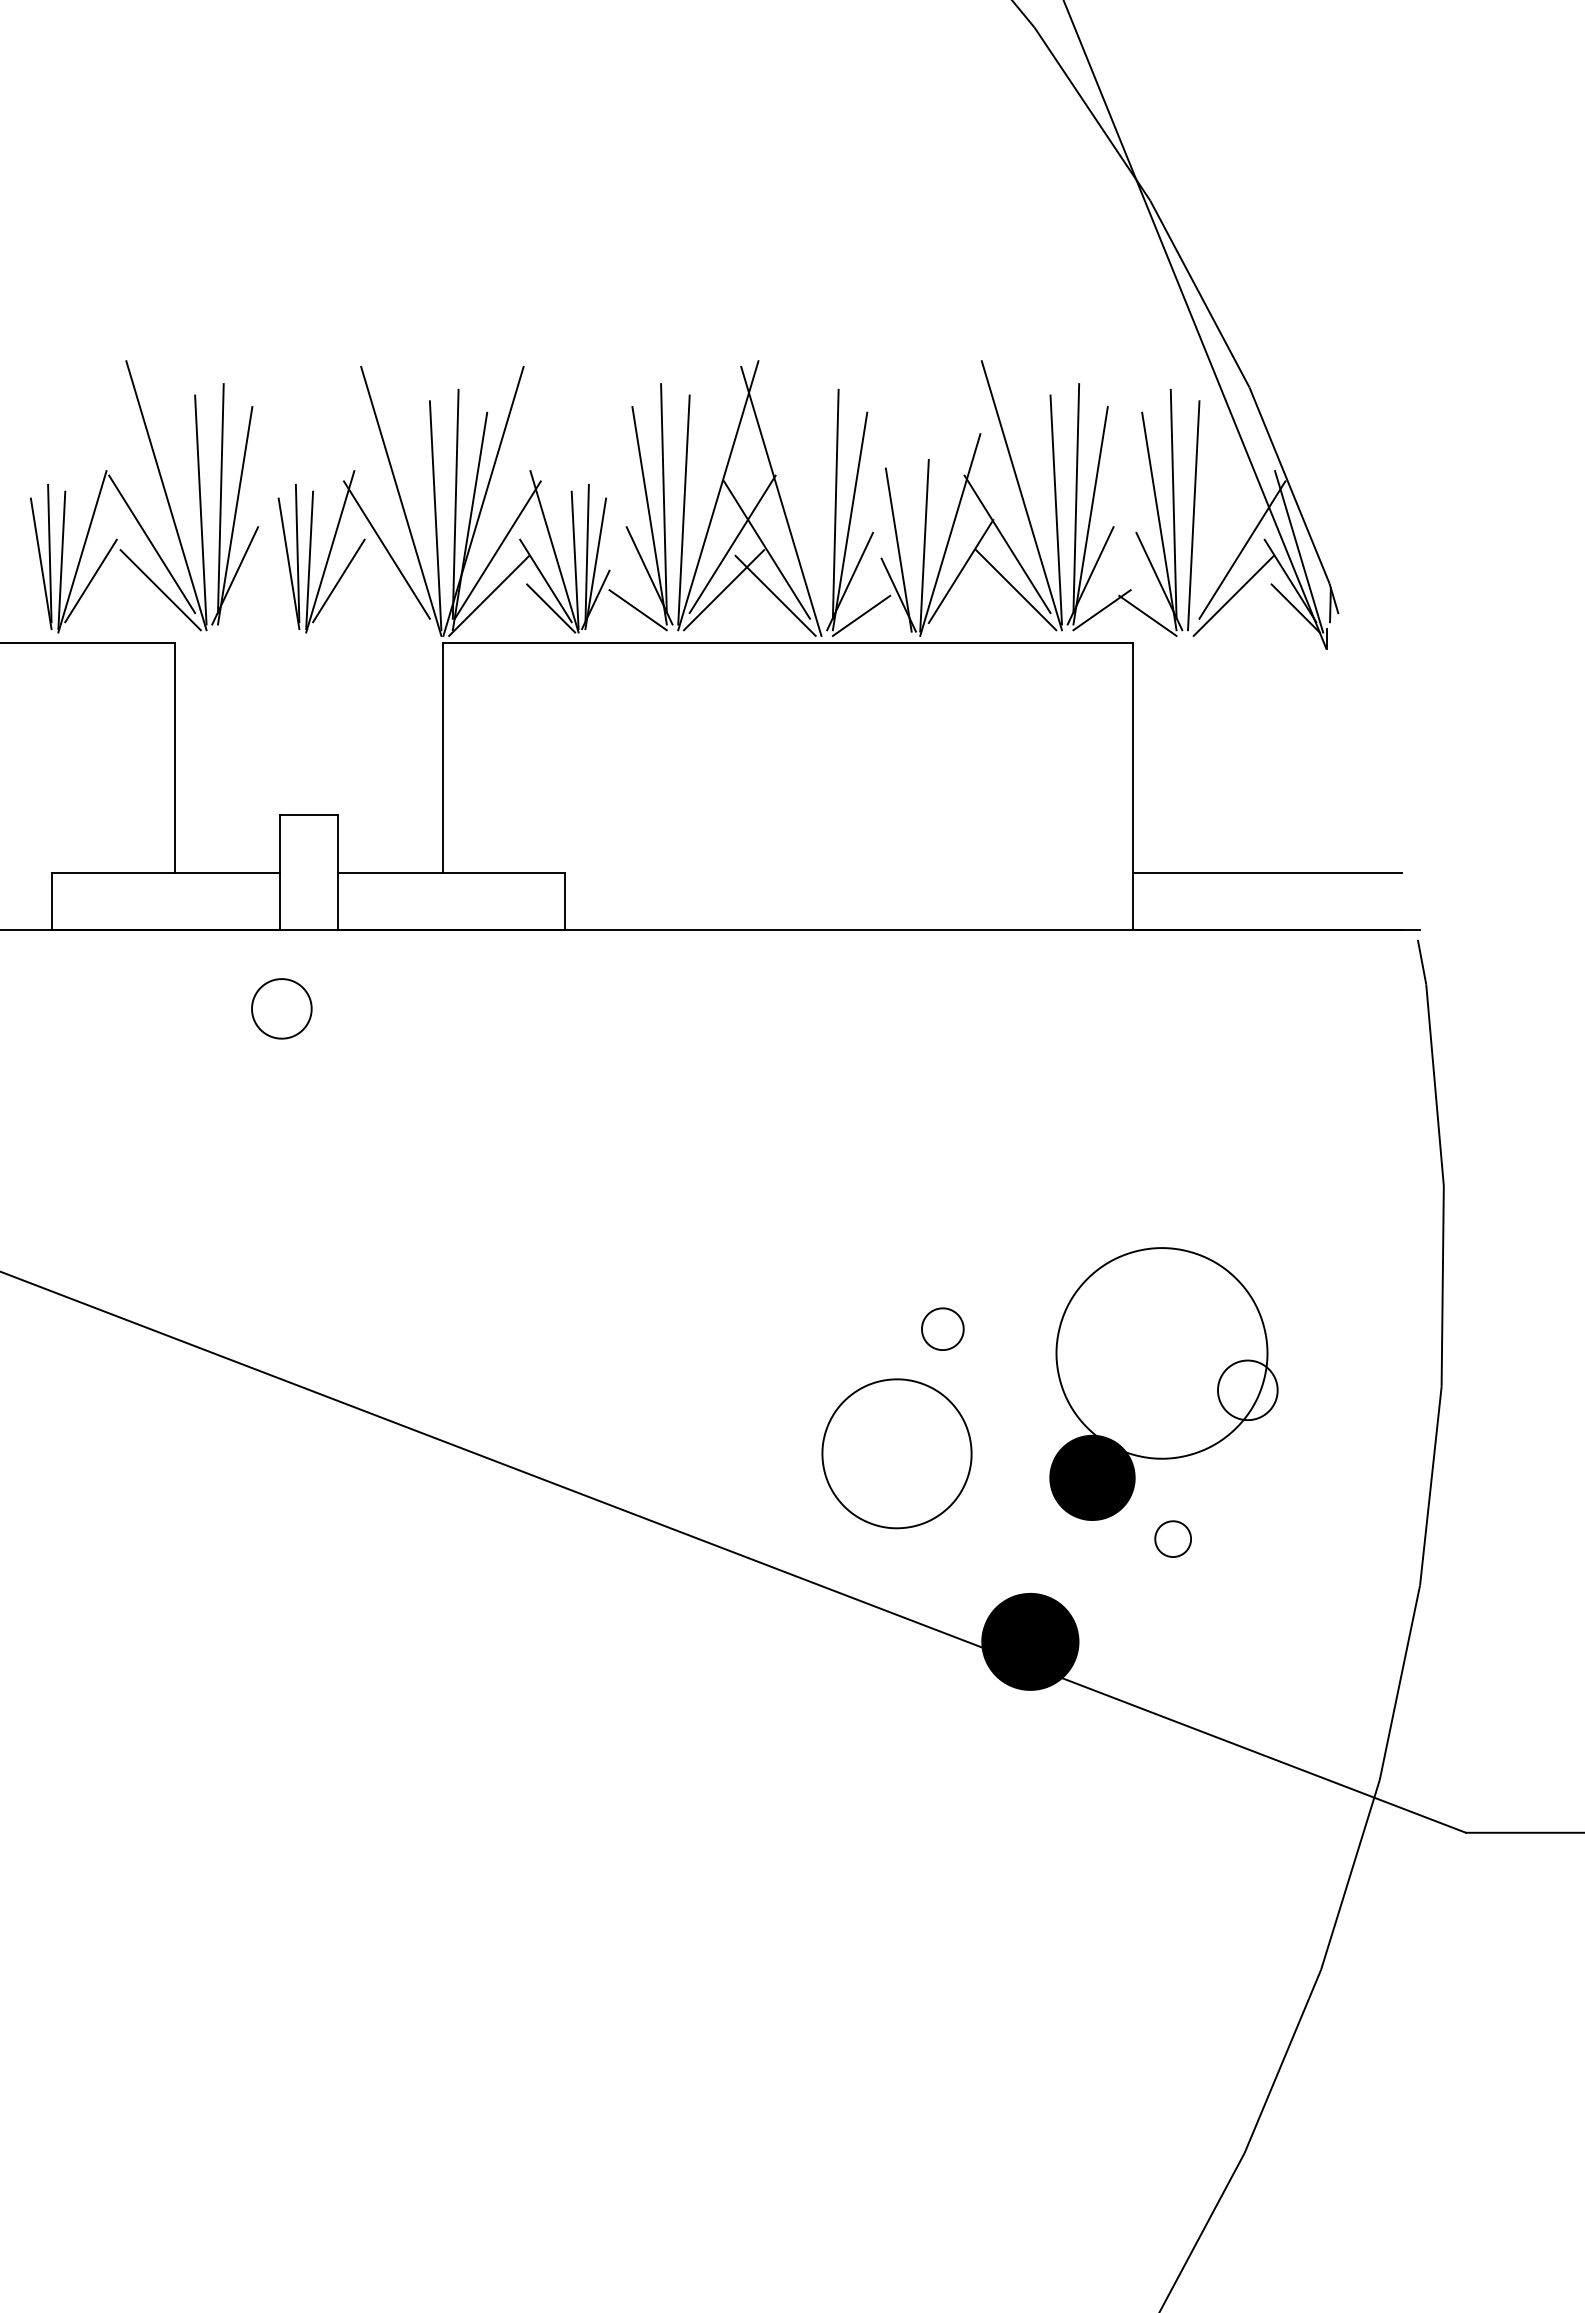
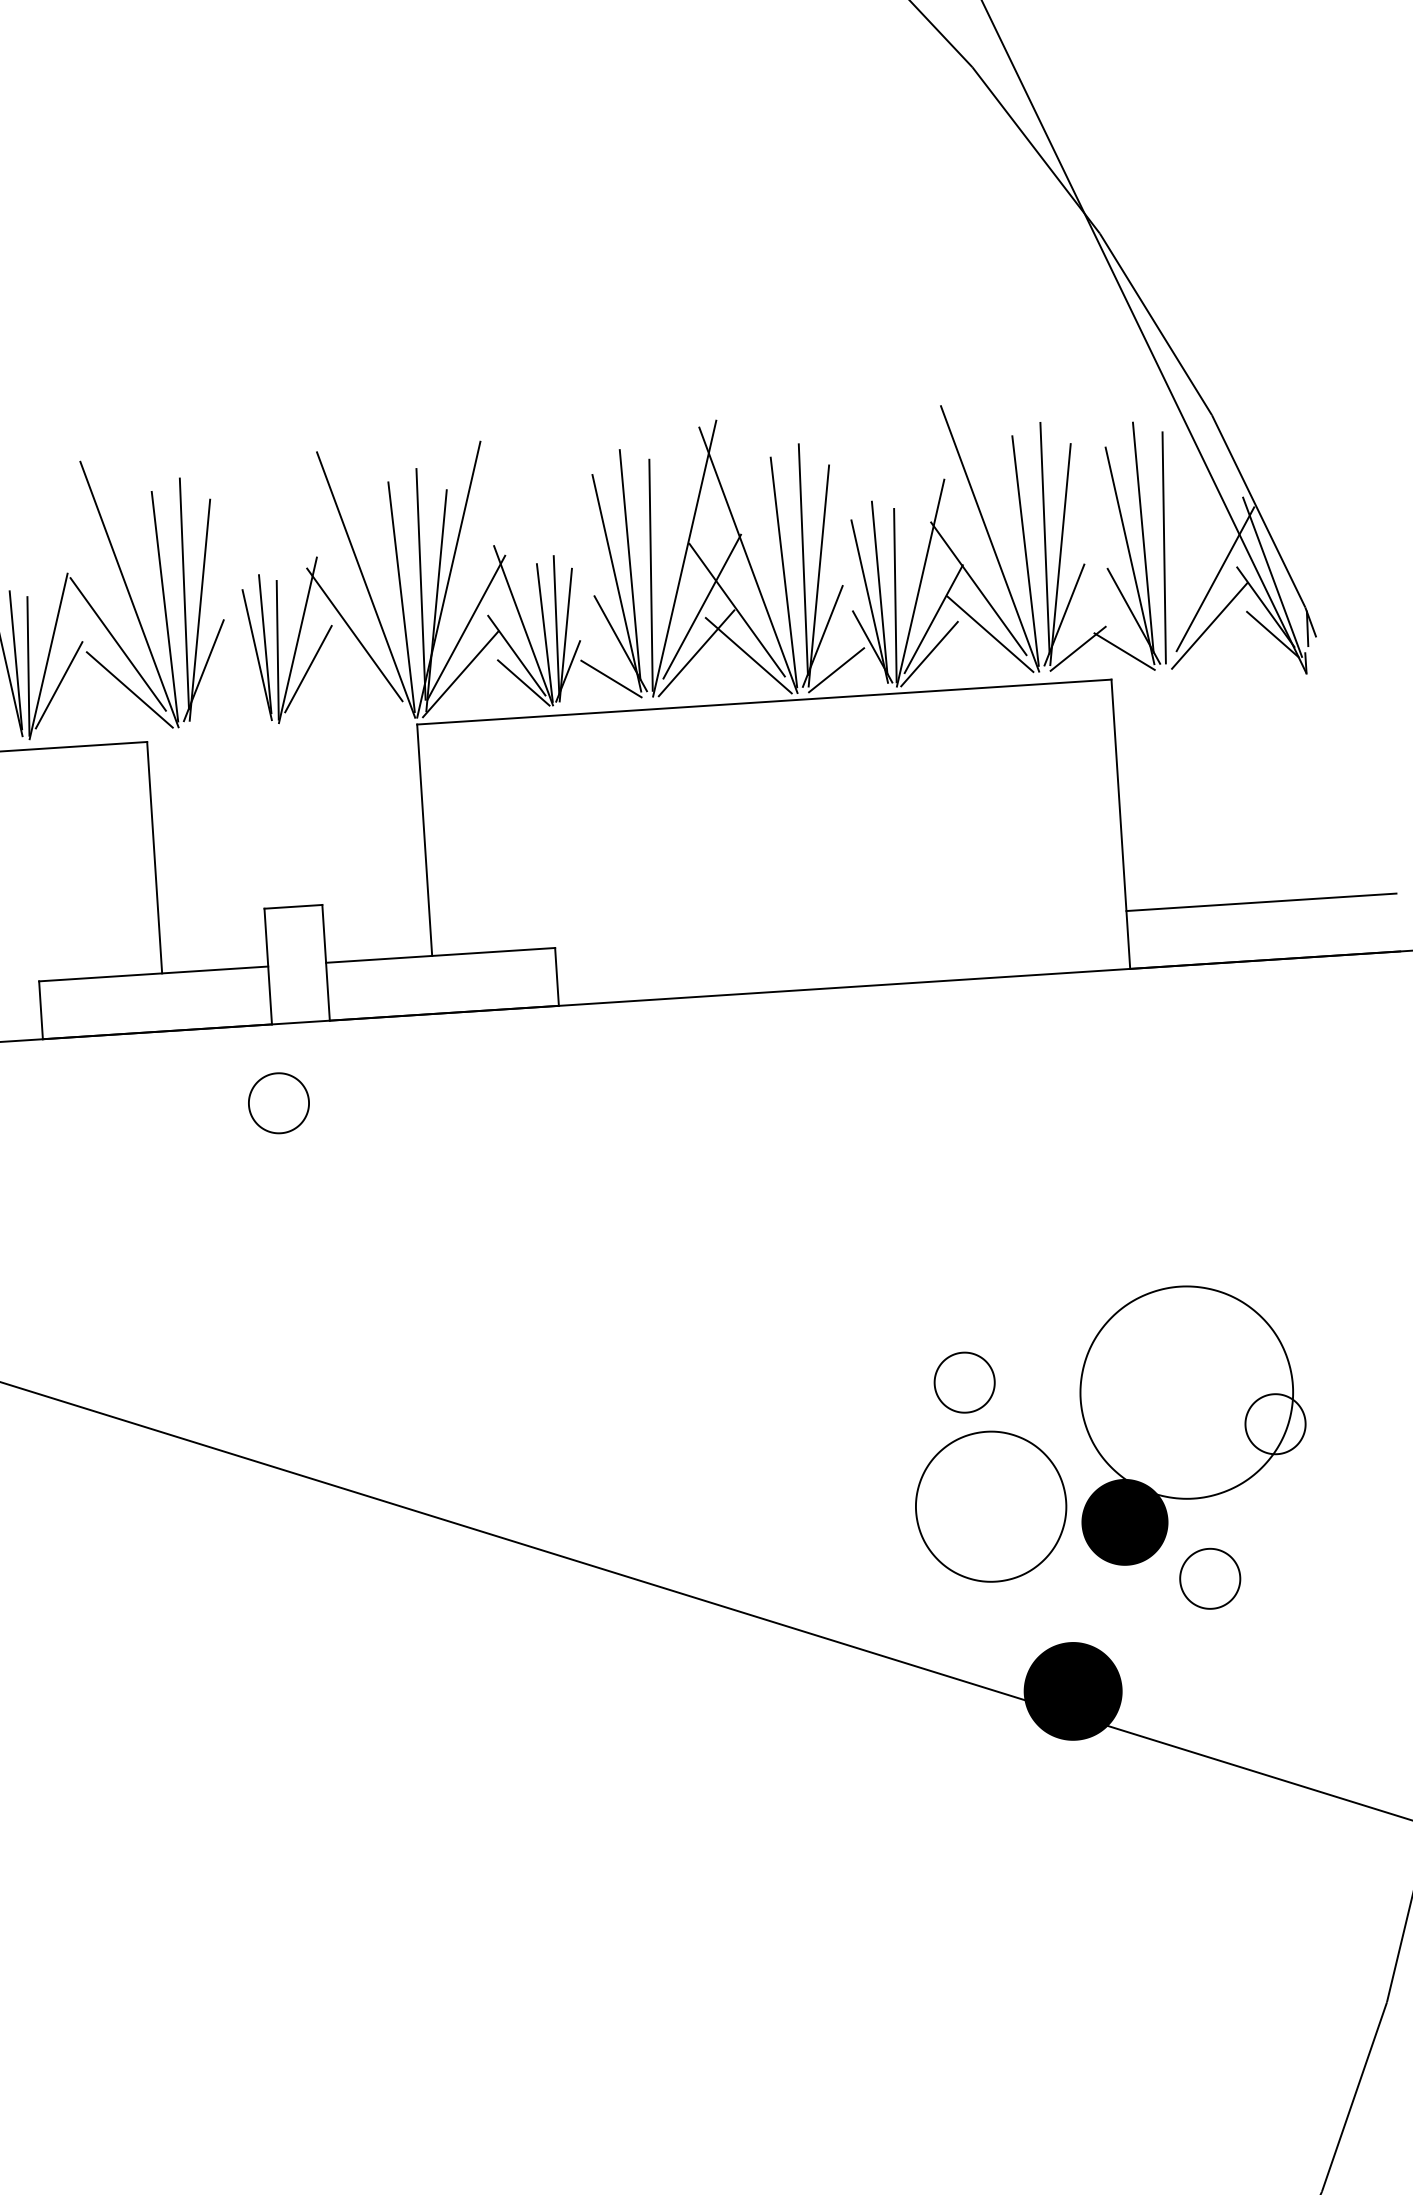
line: (815, 515) -> (783, 572), added
line: (909, 537) -> (879, 588), added
line: (954, 605) -> (929, 653), added
part: (942, 1328) -> (964, 1381), size x1.43
part: (896, 1453) -> (990, 1506), moved
part: (1172, 1538) -> (1209, 1578), size x1.67

